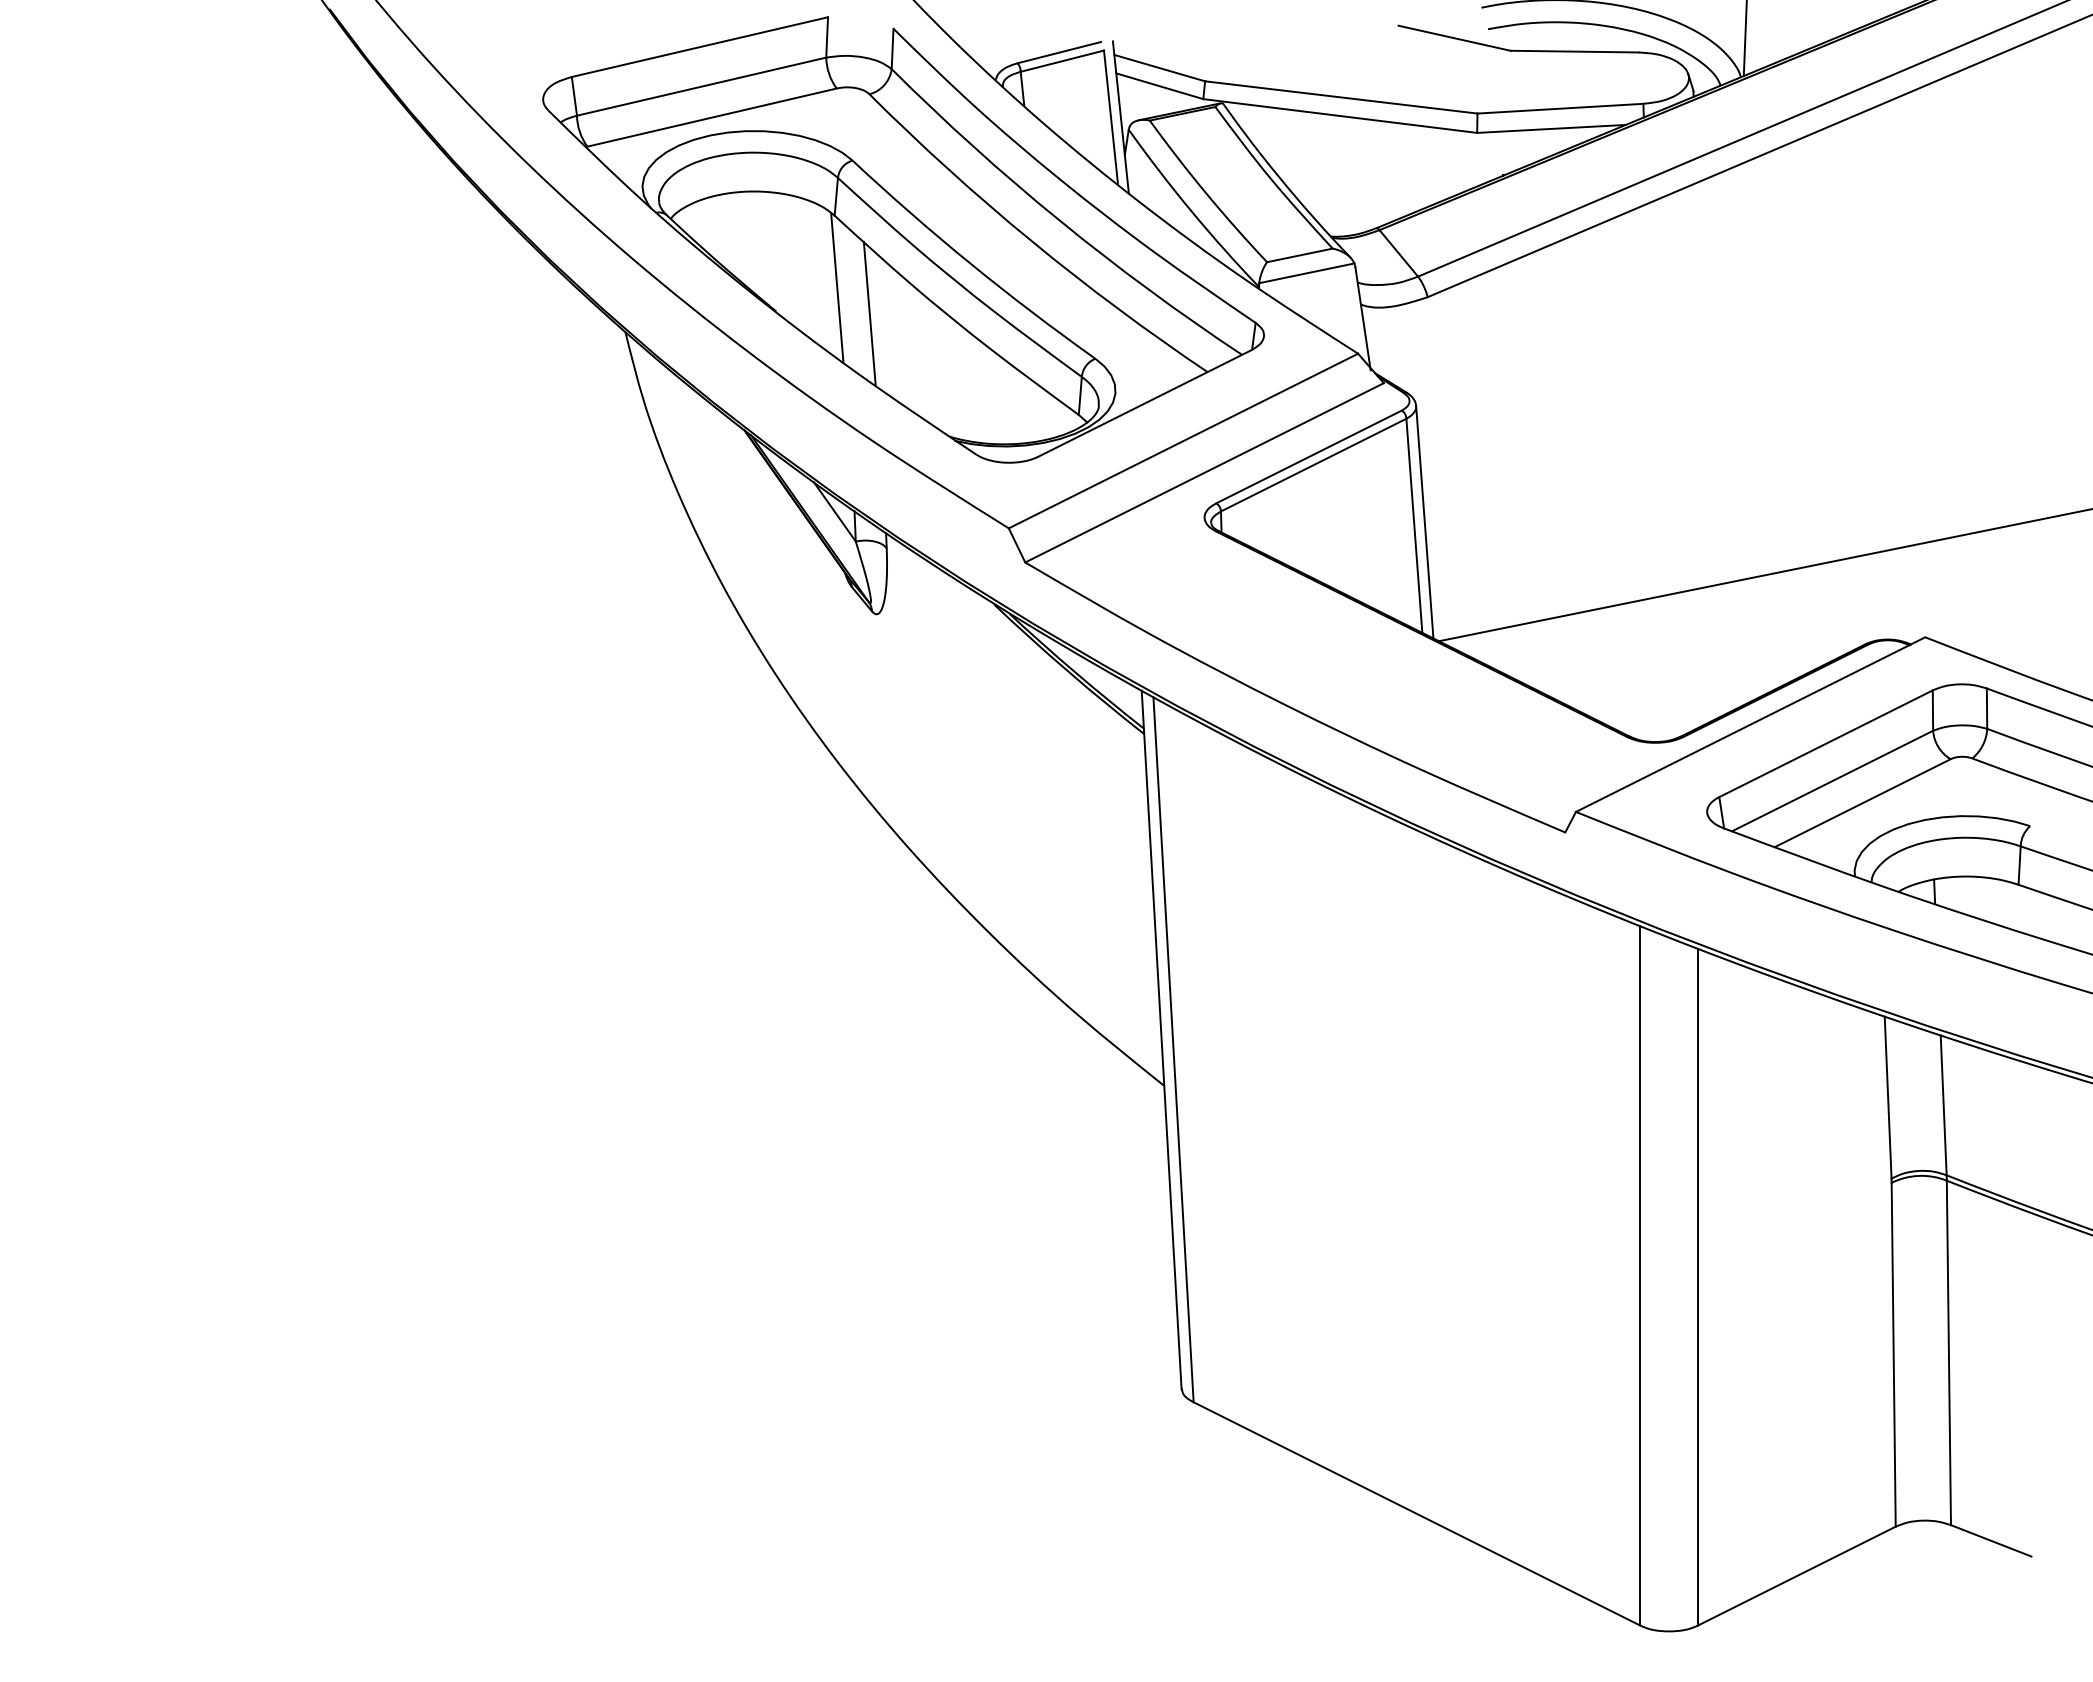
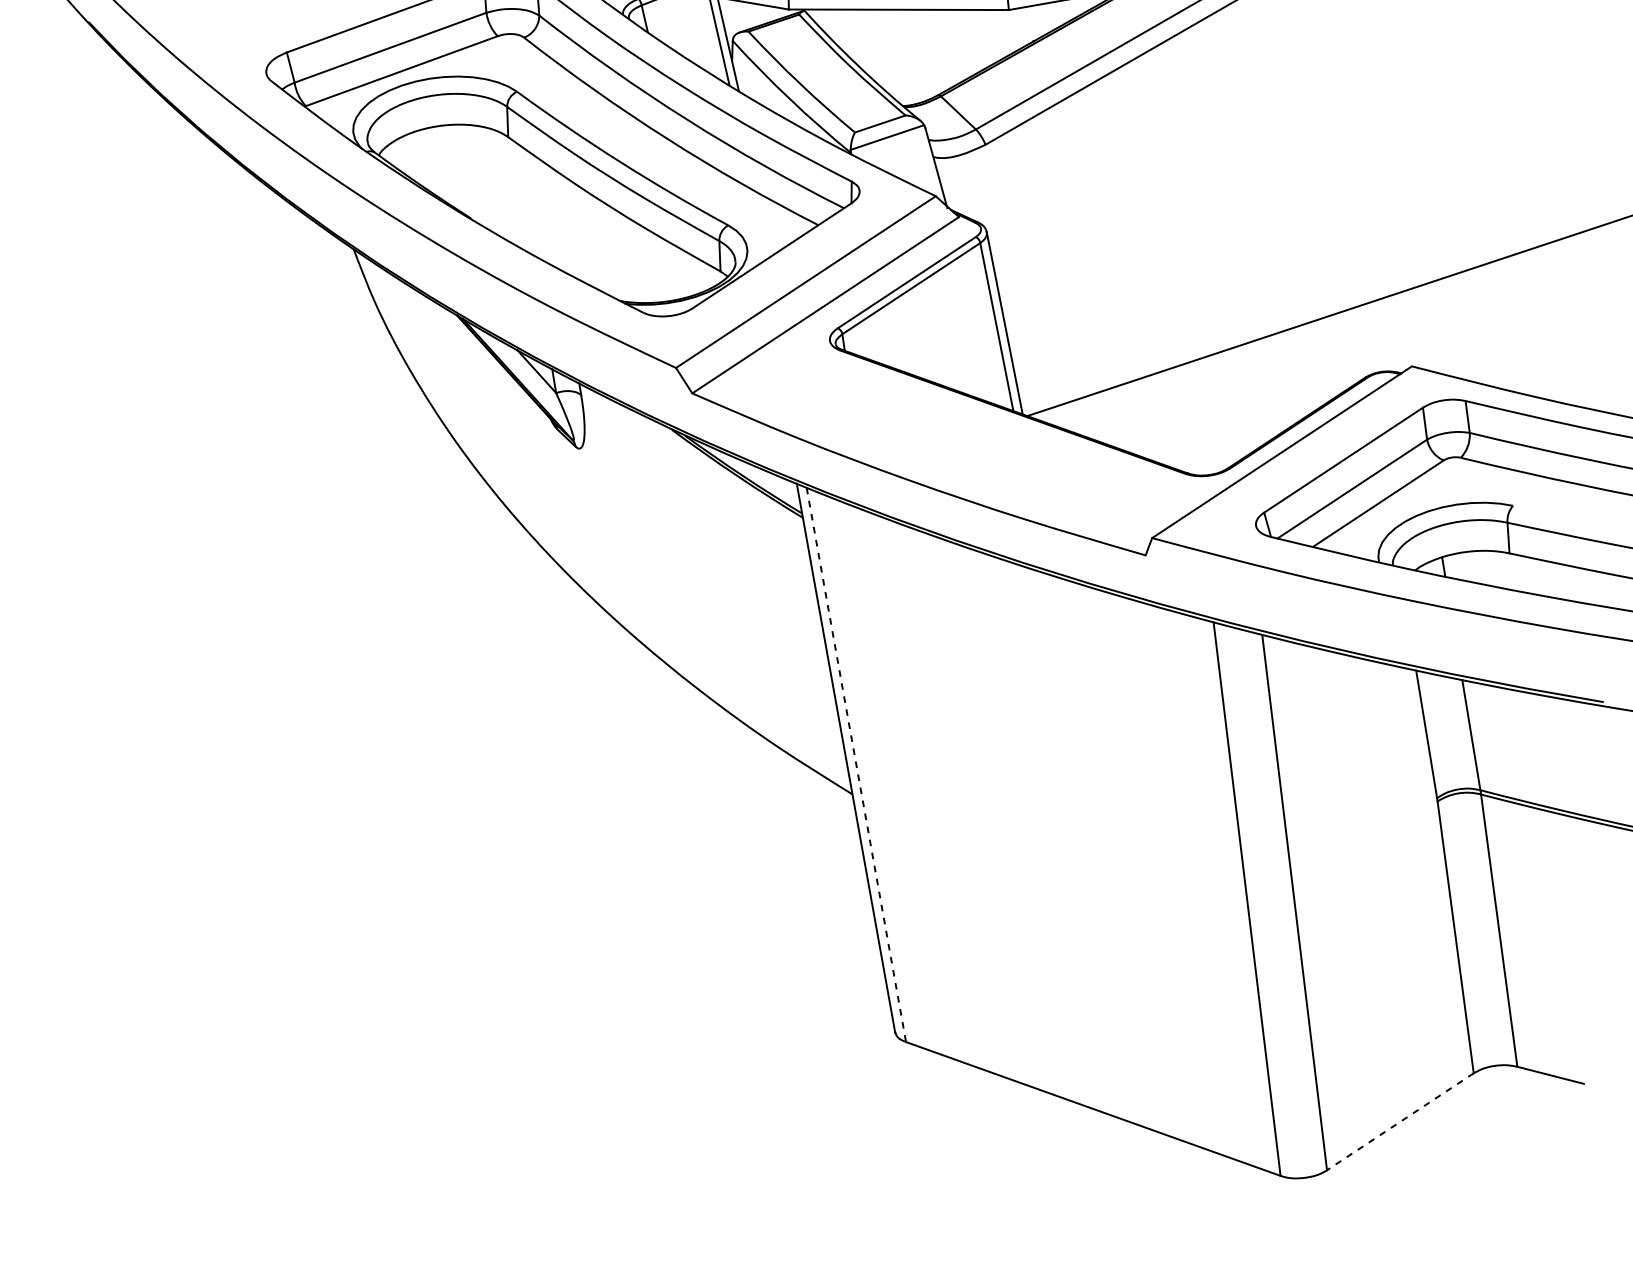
line: (837, 287) -> (517, 193), removed
line: (869, 313) -> (545, 211), removed
line: (1173, 1050) -> (856, 765), solid -> dashed
line: (1796, 1576) -> (1399, 1122), solid -> dashed

